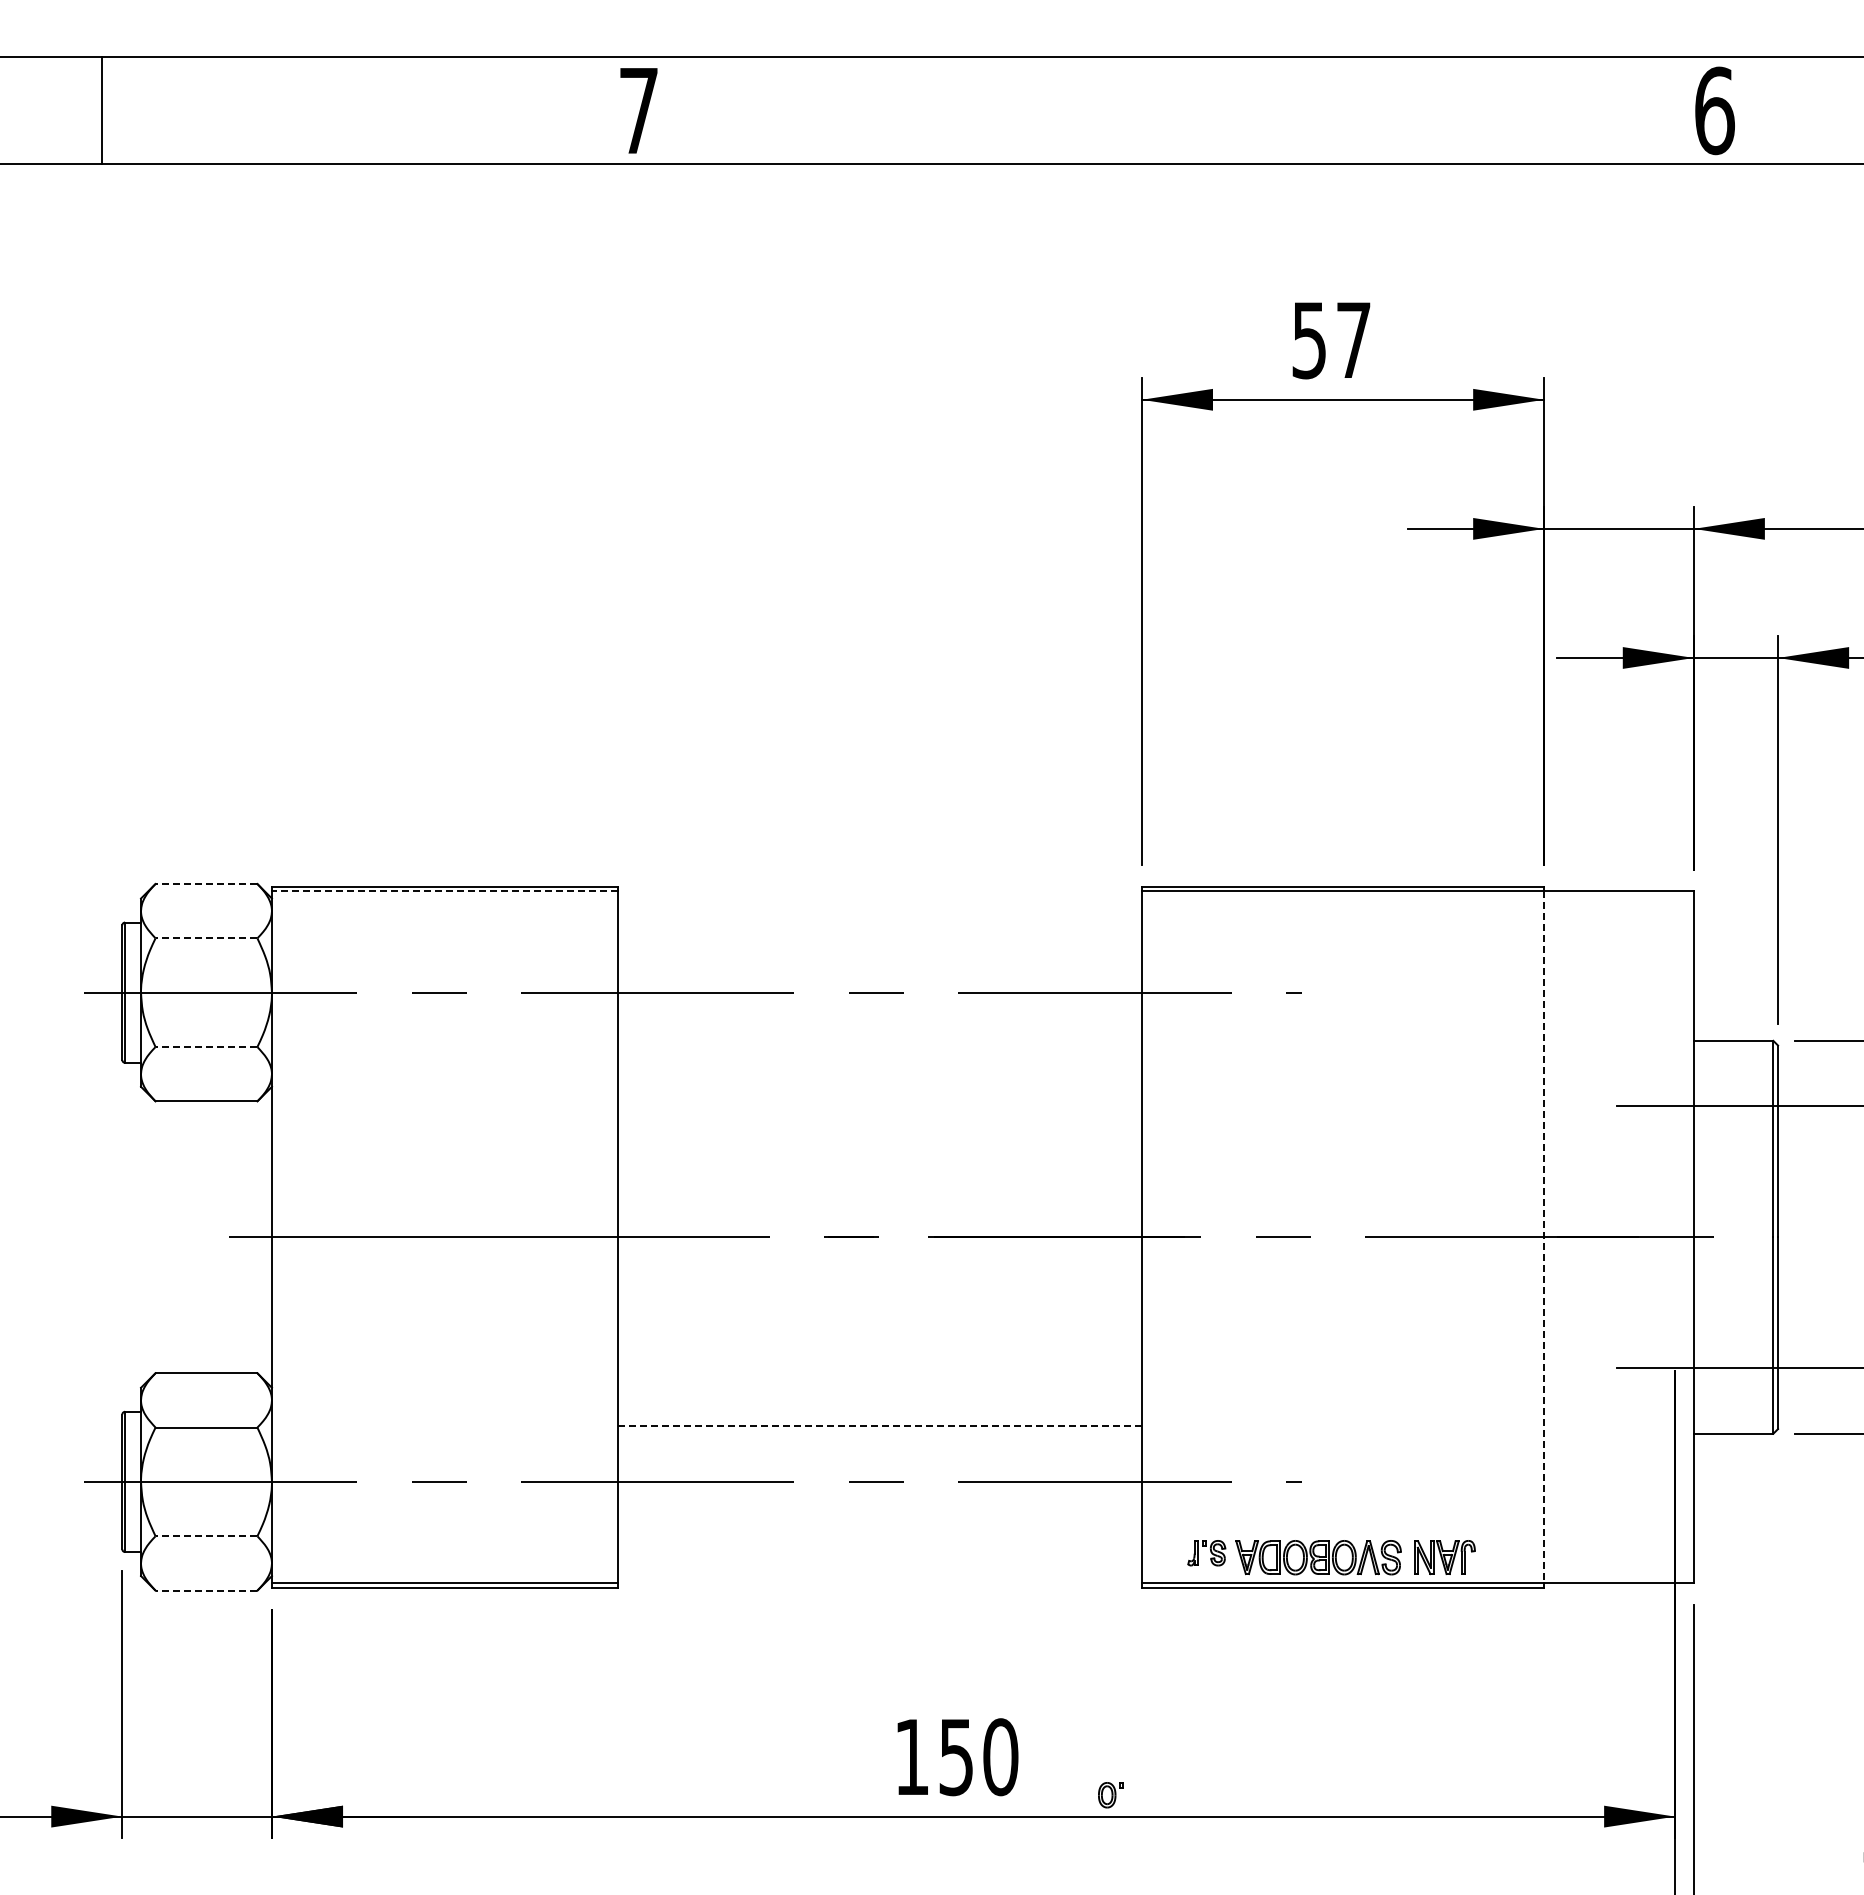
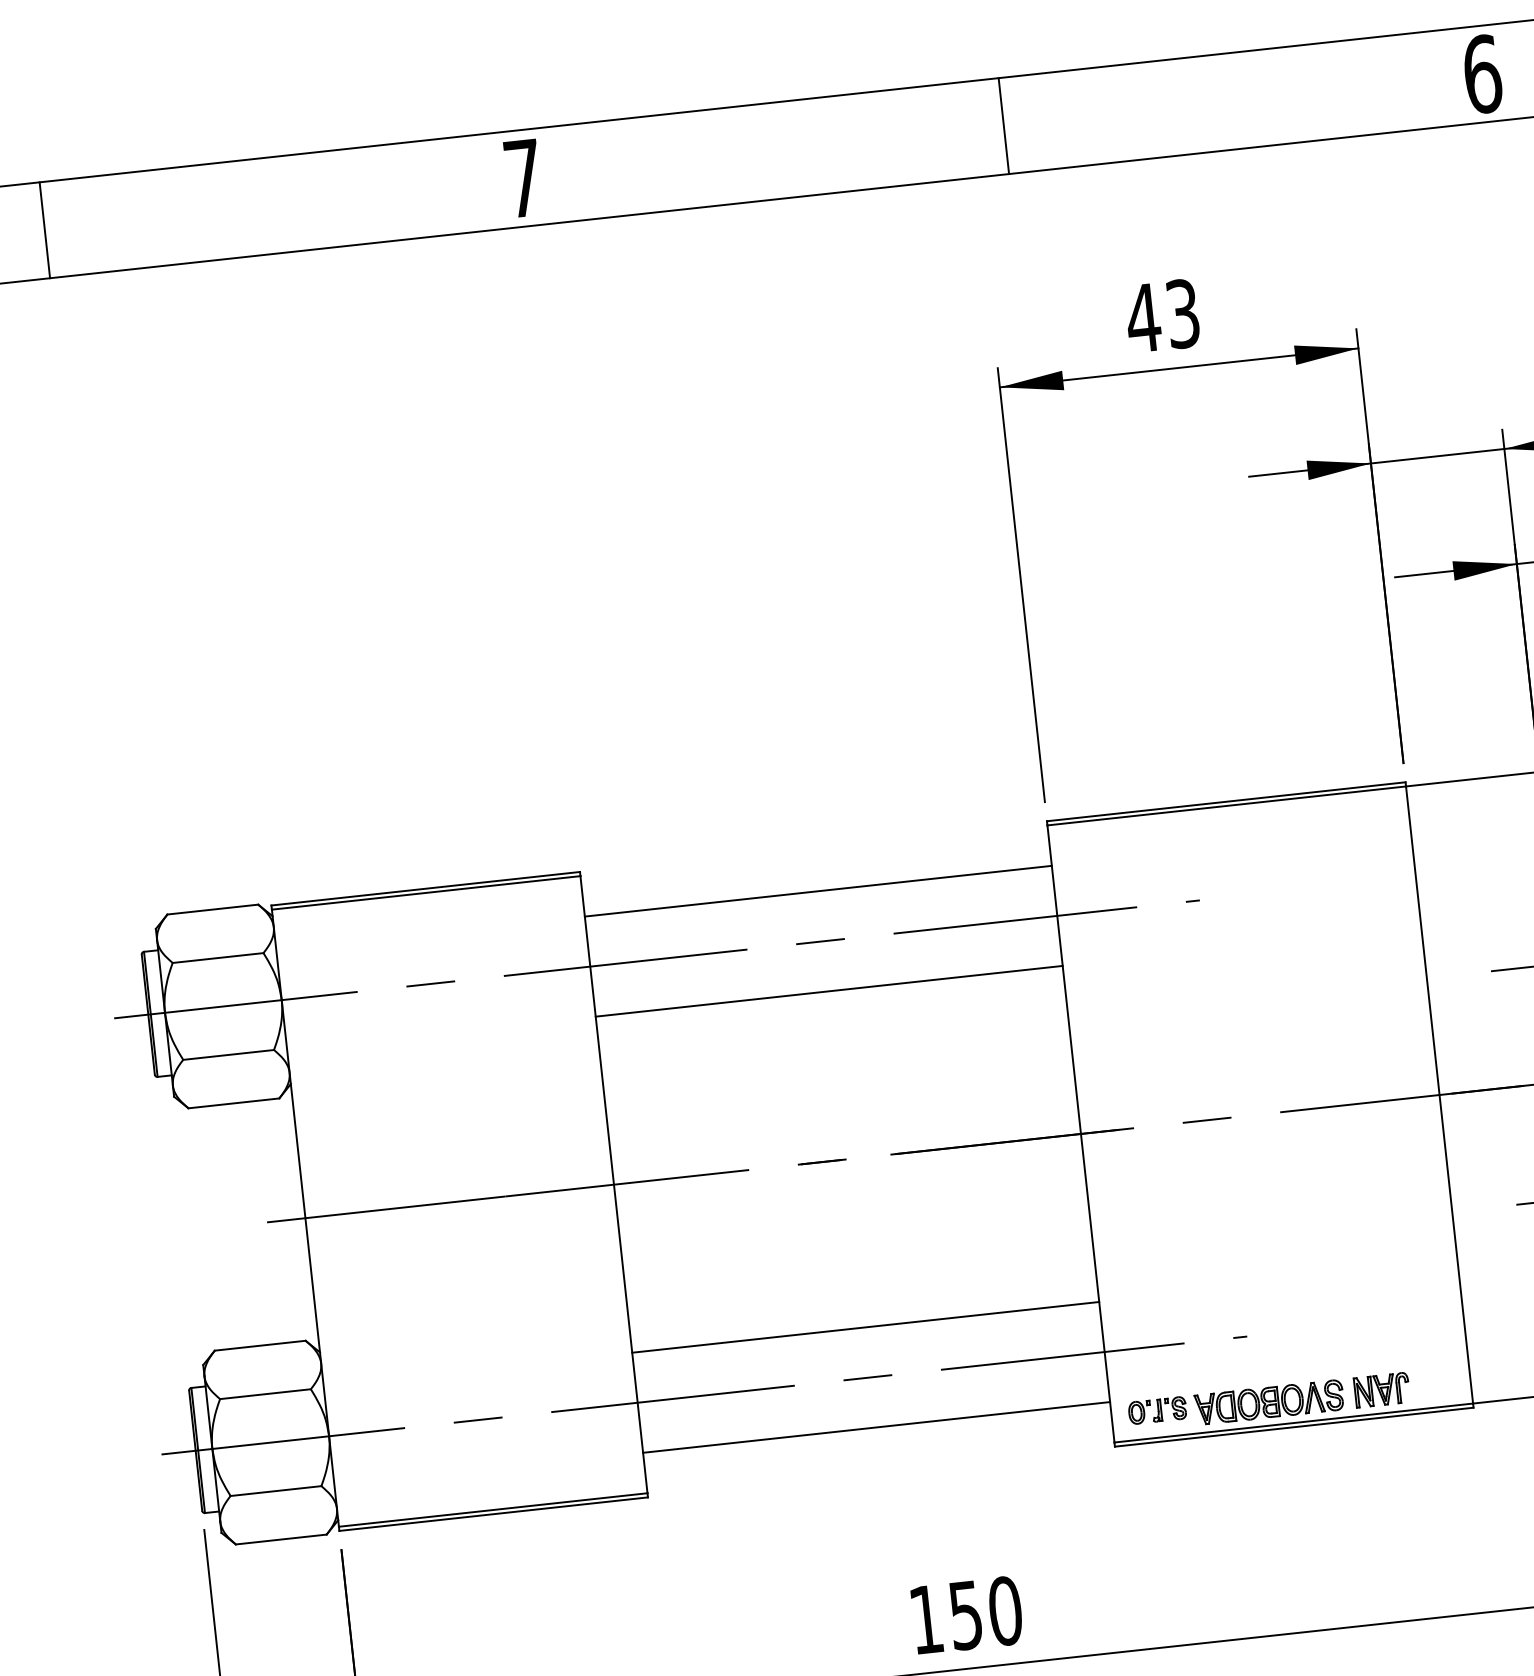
line: (1177, 110) -> (1003, 126), added
text: (1330, 340) -> (1162, 316), 57 -> 43
line: (206, 883) -> (212, 909), dashed -> solid
line: (444, 891) -> (425, 893), dashed -> solid
line: (879, 936) -> (817, 891), added
line: (206, 938) -> (218, 958), dashed -> solid
line: (206, 1047) -> (228, 1055), dashed -> solid
line: (879, 1048) -> (828, 991), added
line: (1544, 1237) -> (1439, 1095), dashed -> solid
line: (880, 1425) -> (866, 1327), dashed -> solid
line: (206, 1536) -> (276, 1491), dashed -> solid
line: (879, 1538) -> (876, 1427), added
line: (206, 1590) -> (281, 1539), dashed -> solid
part: (1110, 1795) -> (1139, 1412), moved

